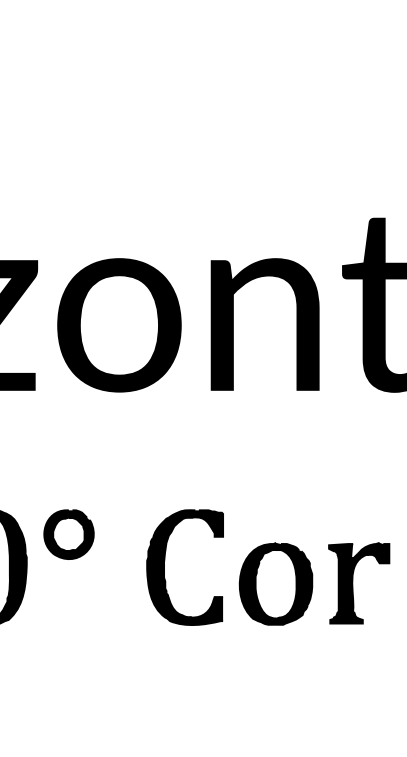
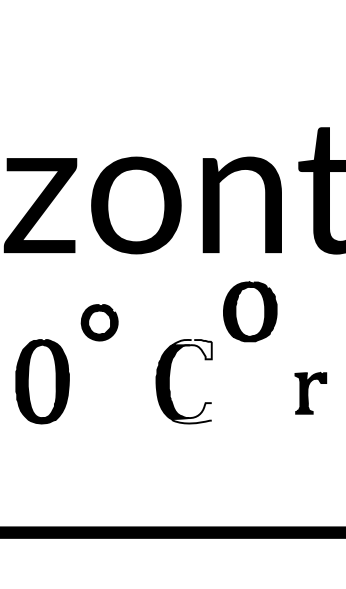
fill: (195, 523) -> (191, 349), removed
part: (68, 534) -> (99, 322), moved
part: (276, 583) -> (250, 311), moved
part: (358, 583) -> (310, 393), size x0.7
fill: (195, 611) -> (191, 413), removed

